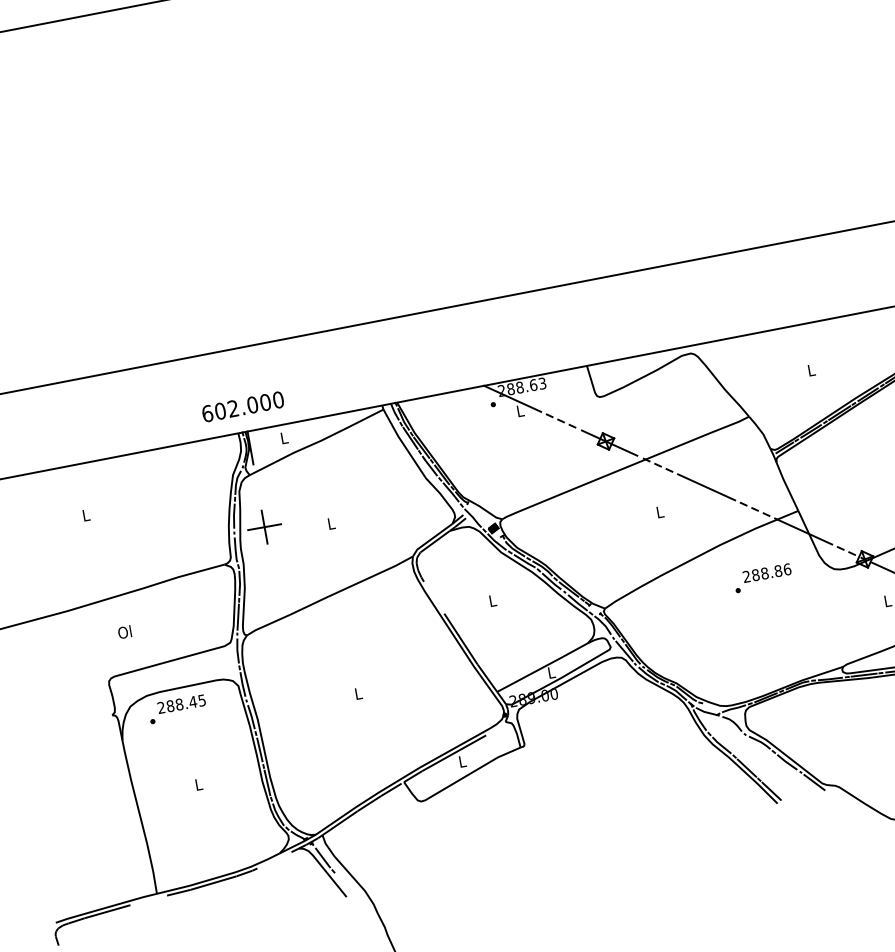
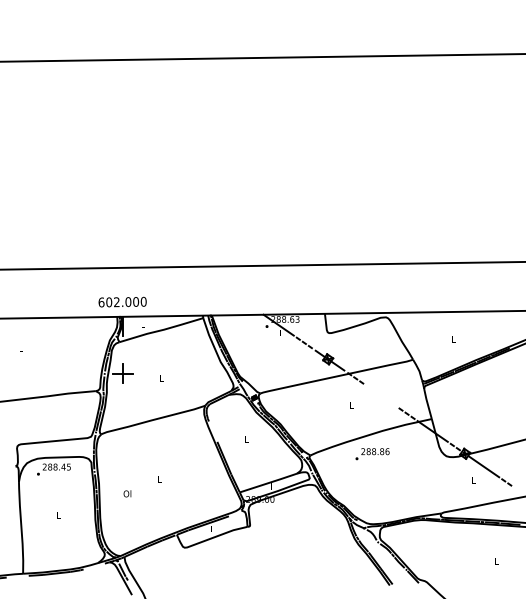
line: (706, 486) -> (381, 395), removed
text: (763, 578) -> (372, 454), moved
text: (124, 631) -> (127, 493), moved

